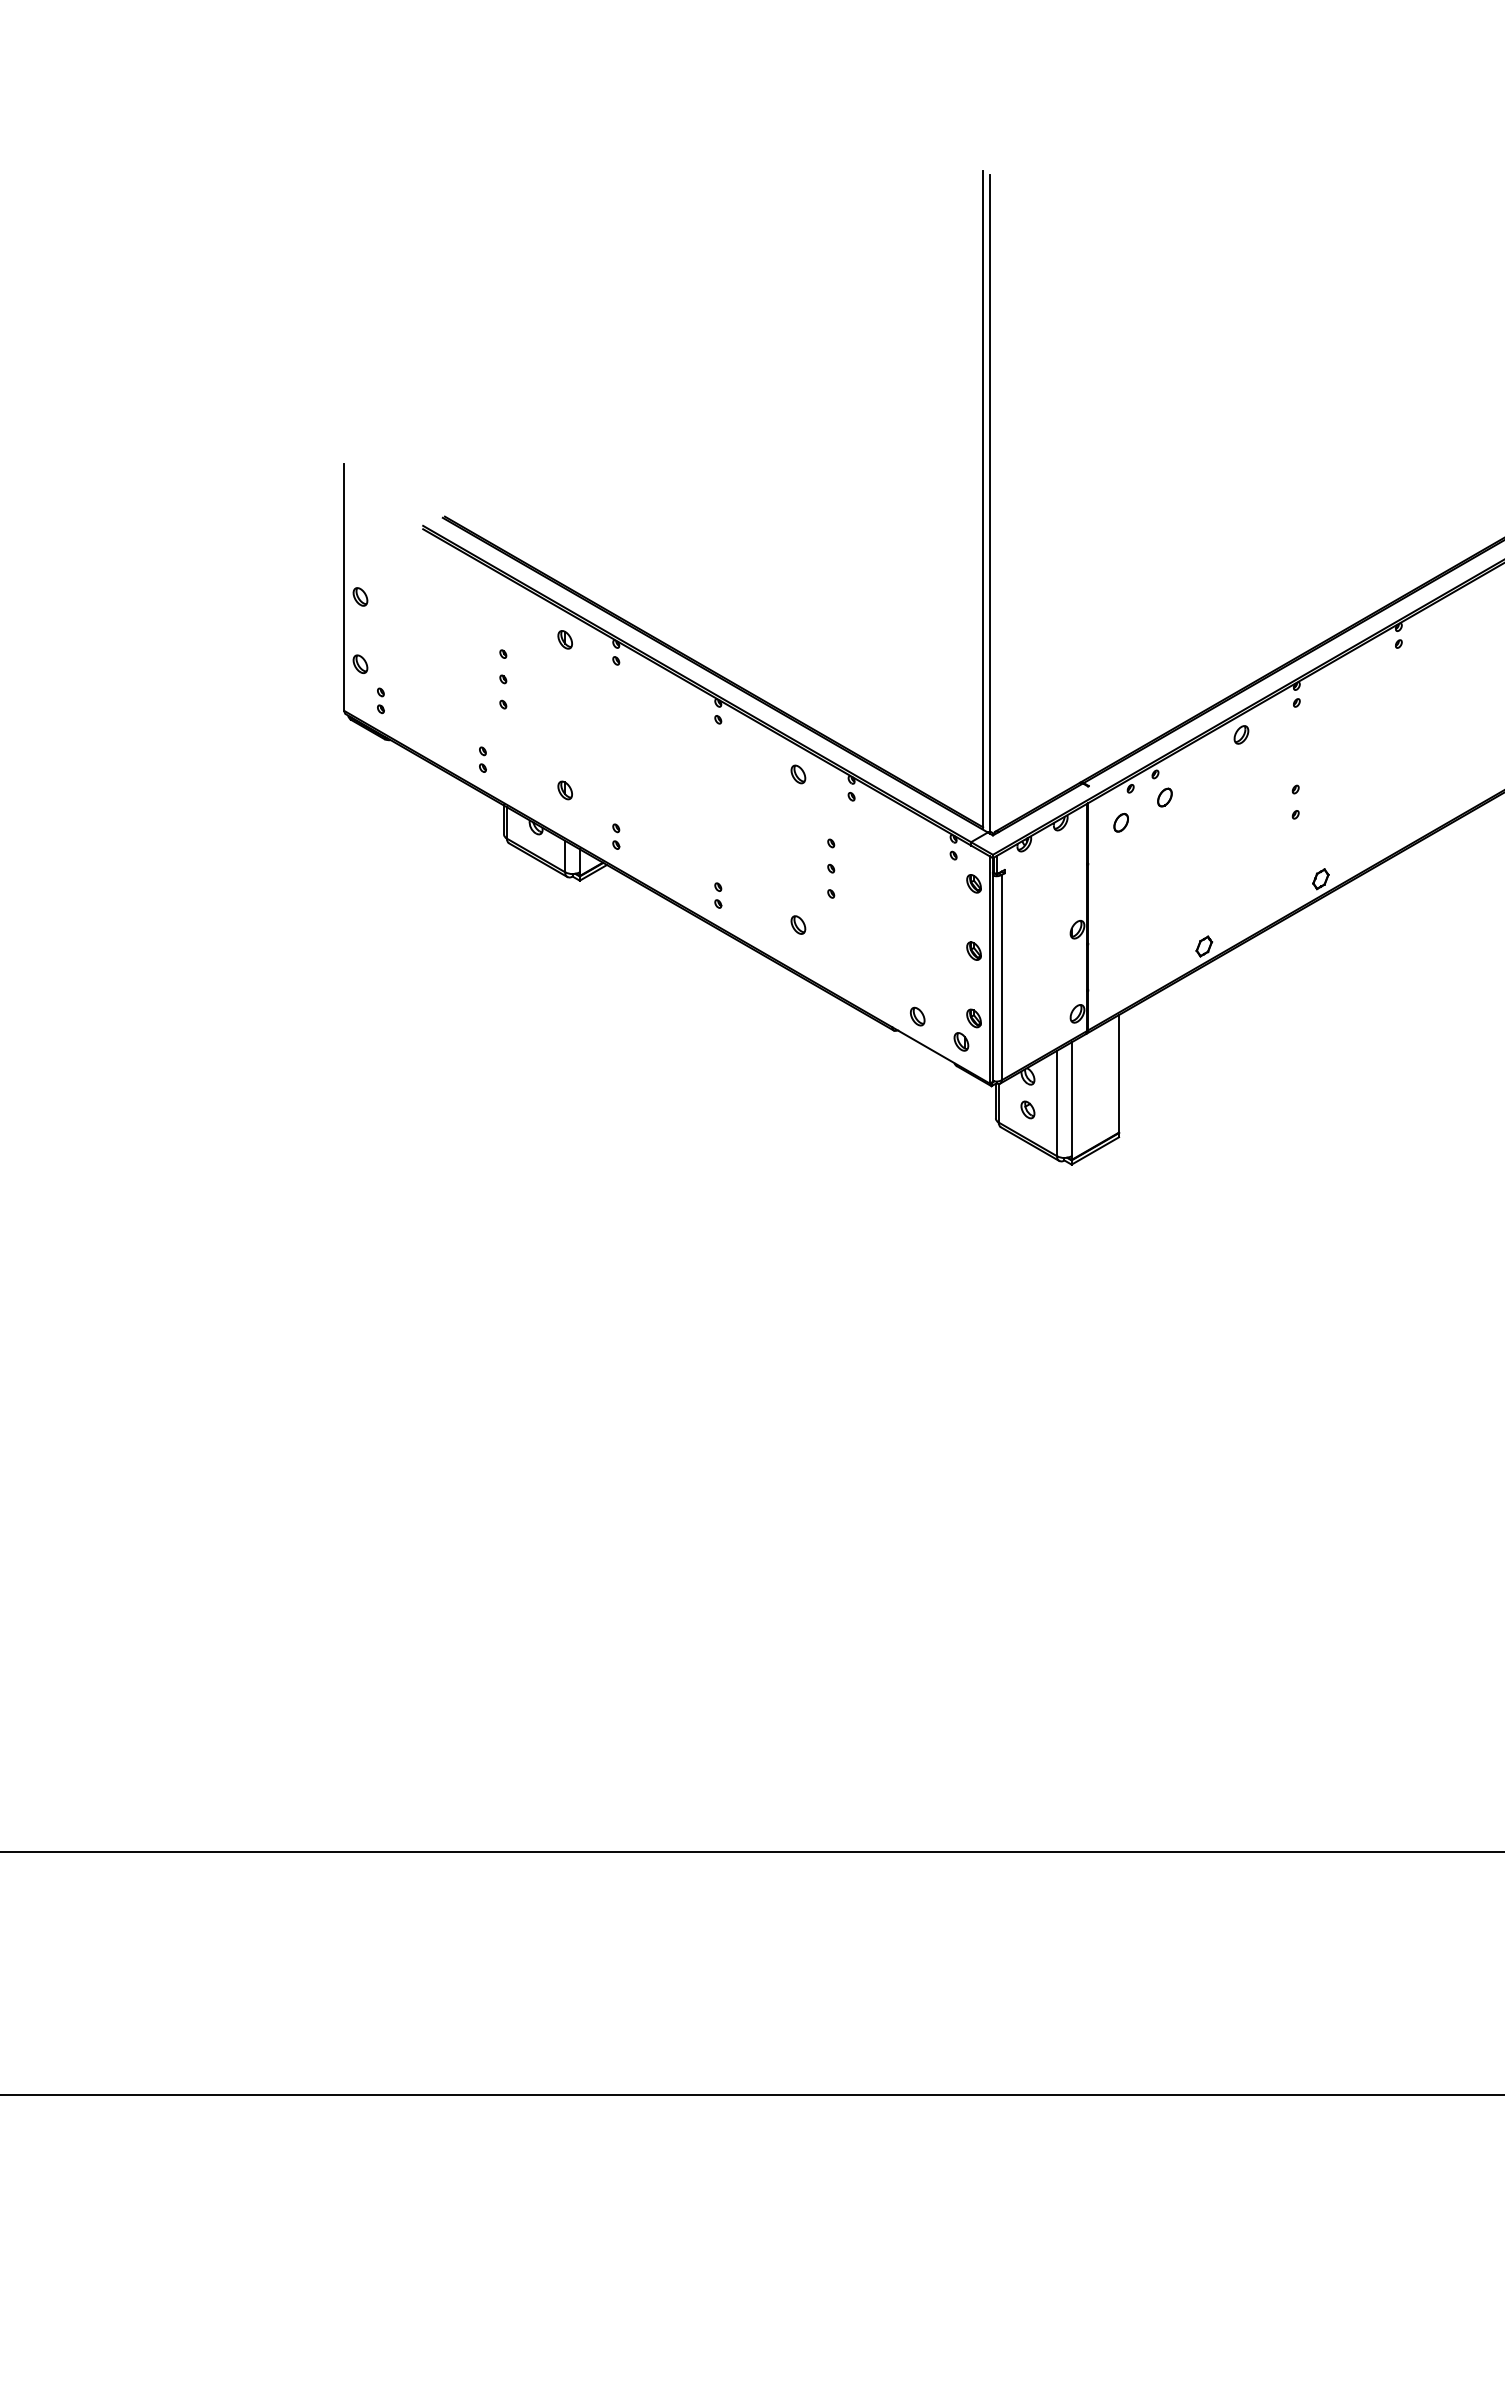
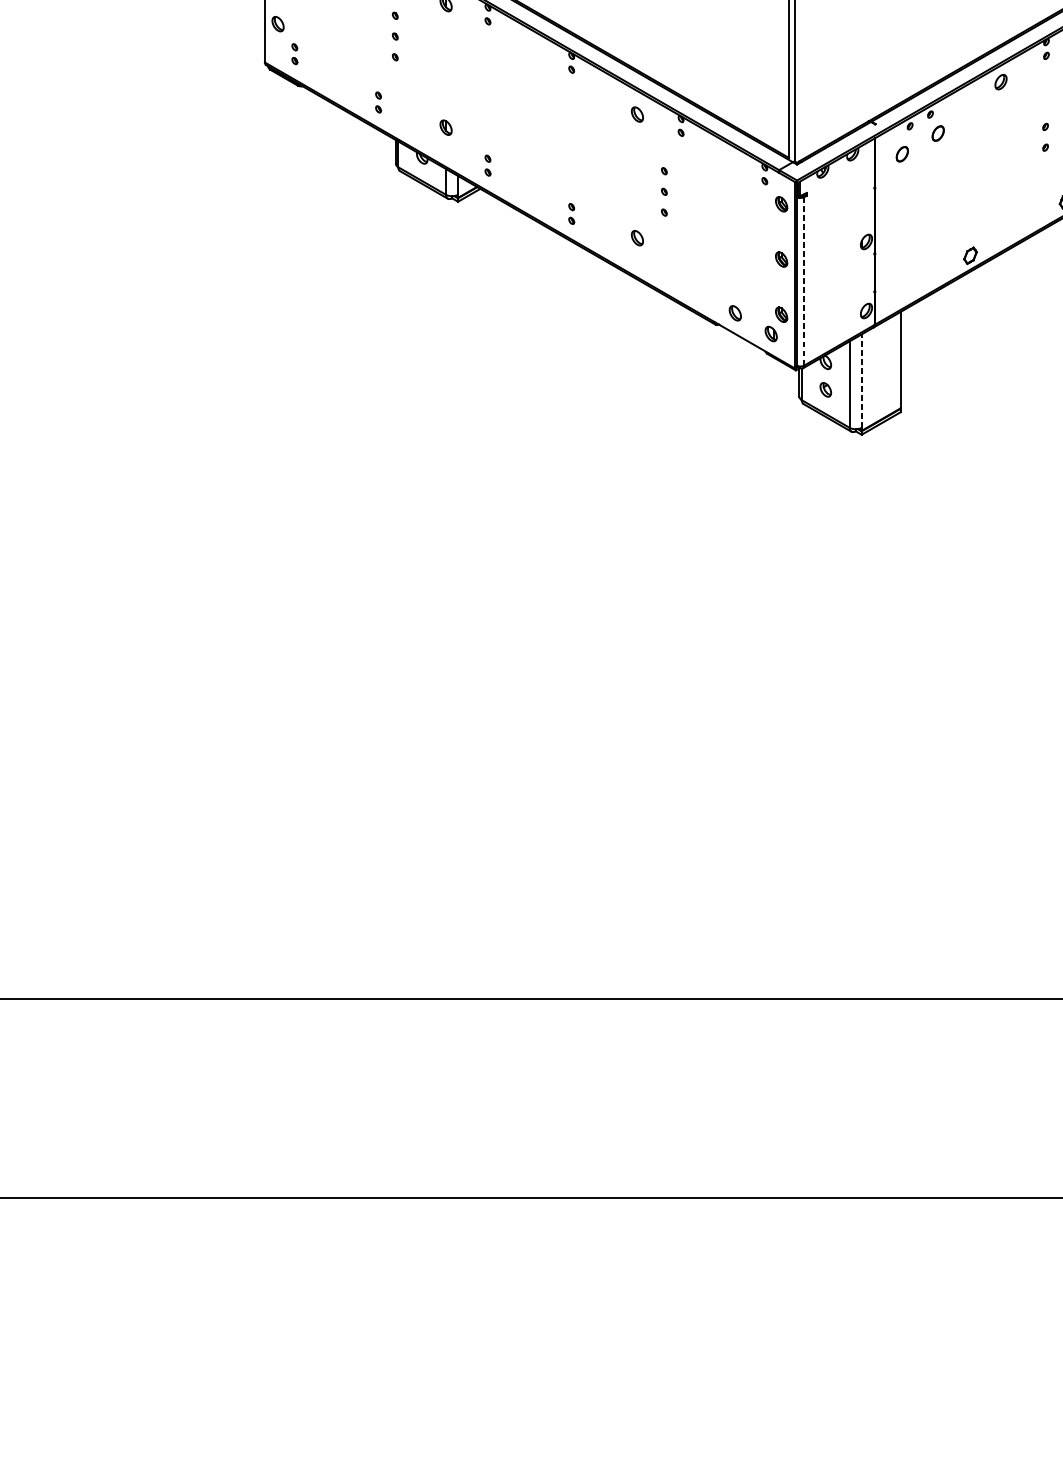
line: (1001, 977) -> (804, 281), solid -> dashed
line: (1071, 1099) -> (861, 381), solid -> dashed

